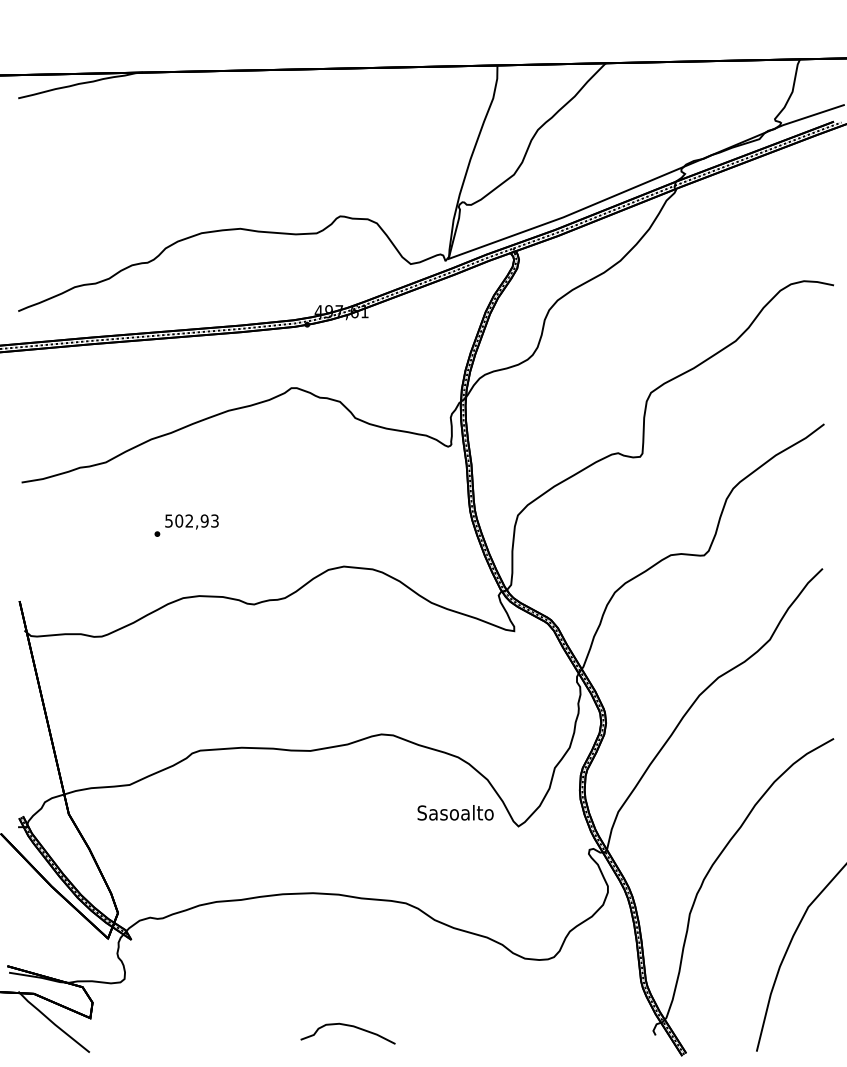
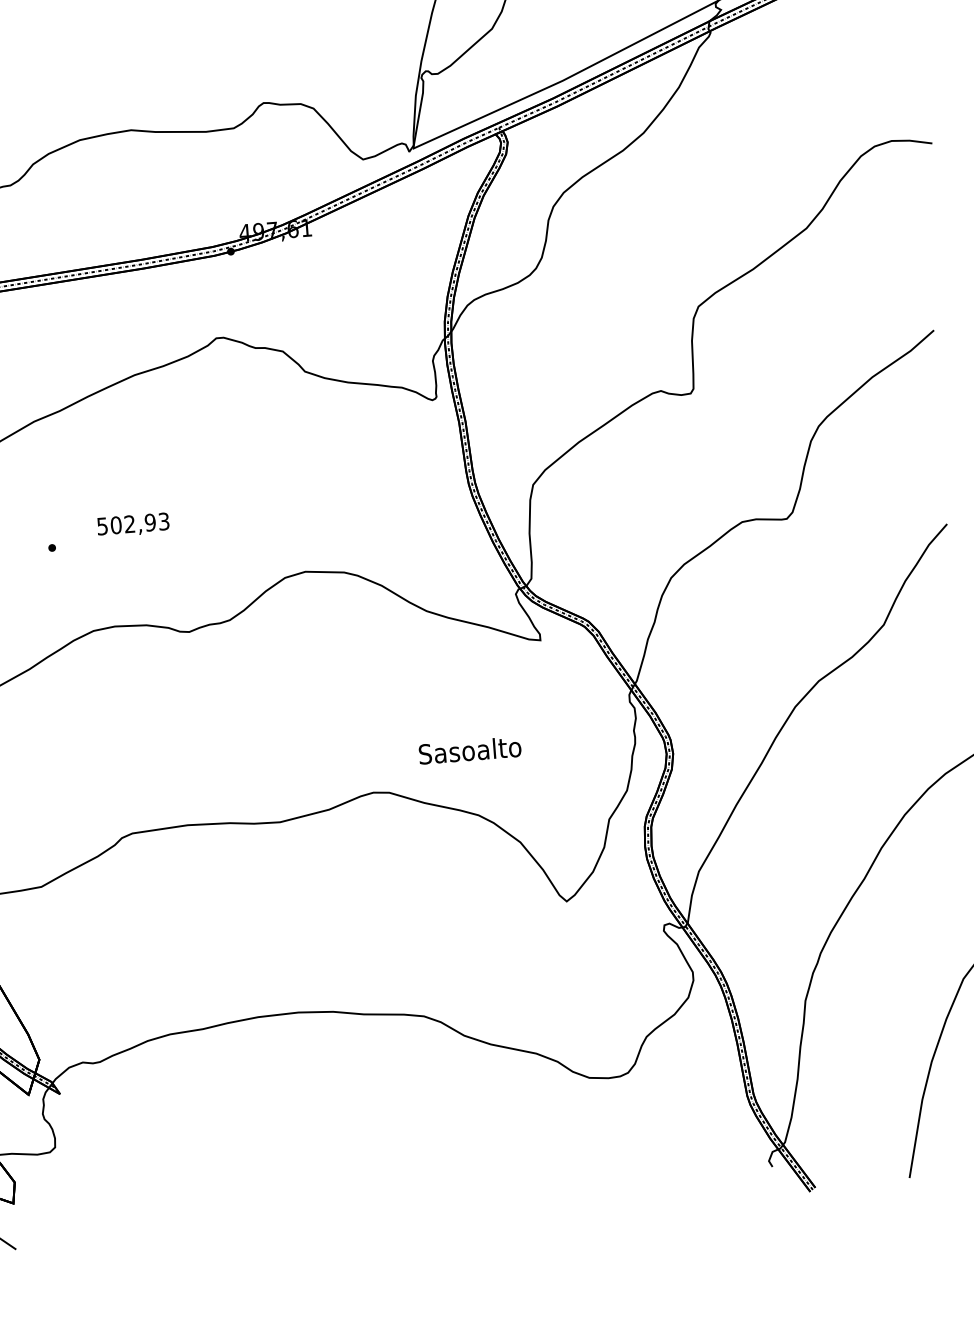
text: (191, 521) -> (132, 524), moved
text: (455, 812) -> (469, 750), moved
curve: (347, 1026) -> (358, 1187), removed

